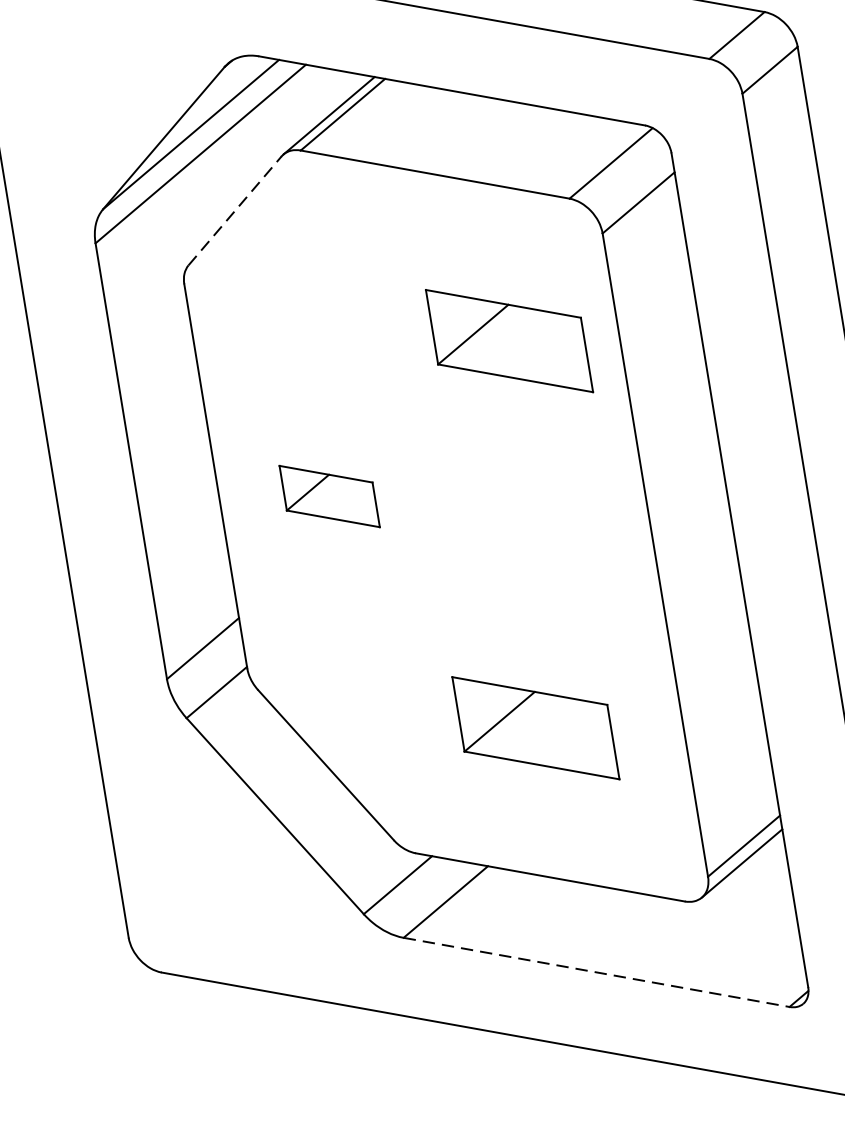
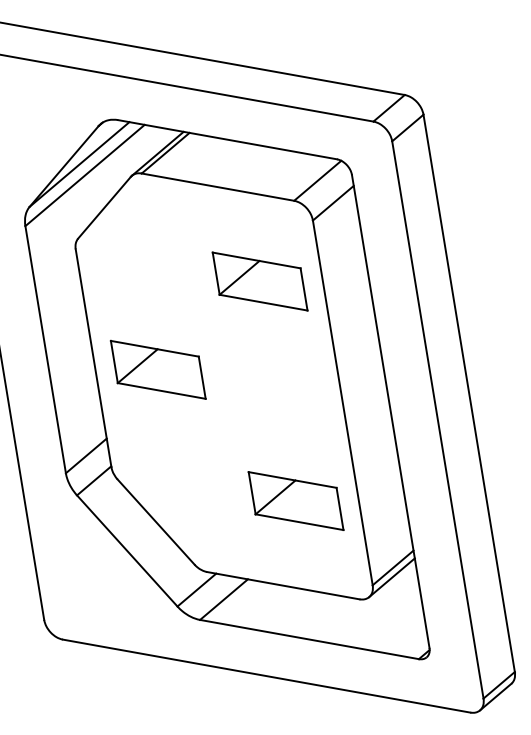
line: (235, 210) -> (104, 207), dashed -> solid
part: (328, 496) -> (157, 369), size x1.67
part: (534, 727) -> (295, 500), moved
line: (598, 972) -> (310, 639), dashed -> solid

